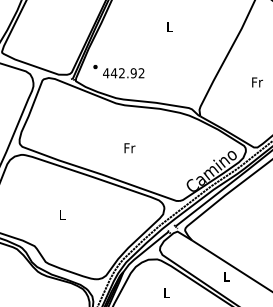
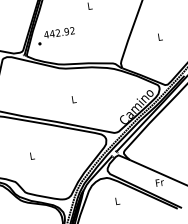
text: (123, 73) -> (59, 33), moved
text: (257, 82) -> (160, 37), Fr -> L
text: (129, 148) -> (74, 99), Fr -> L
text: (226, 276) -> (159, 182), L -> Fr

